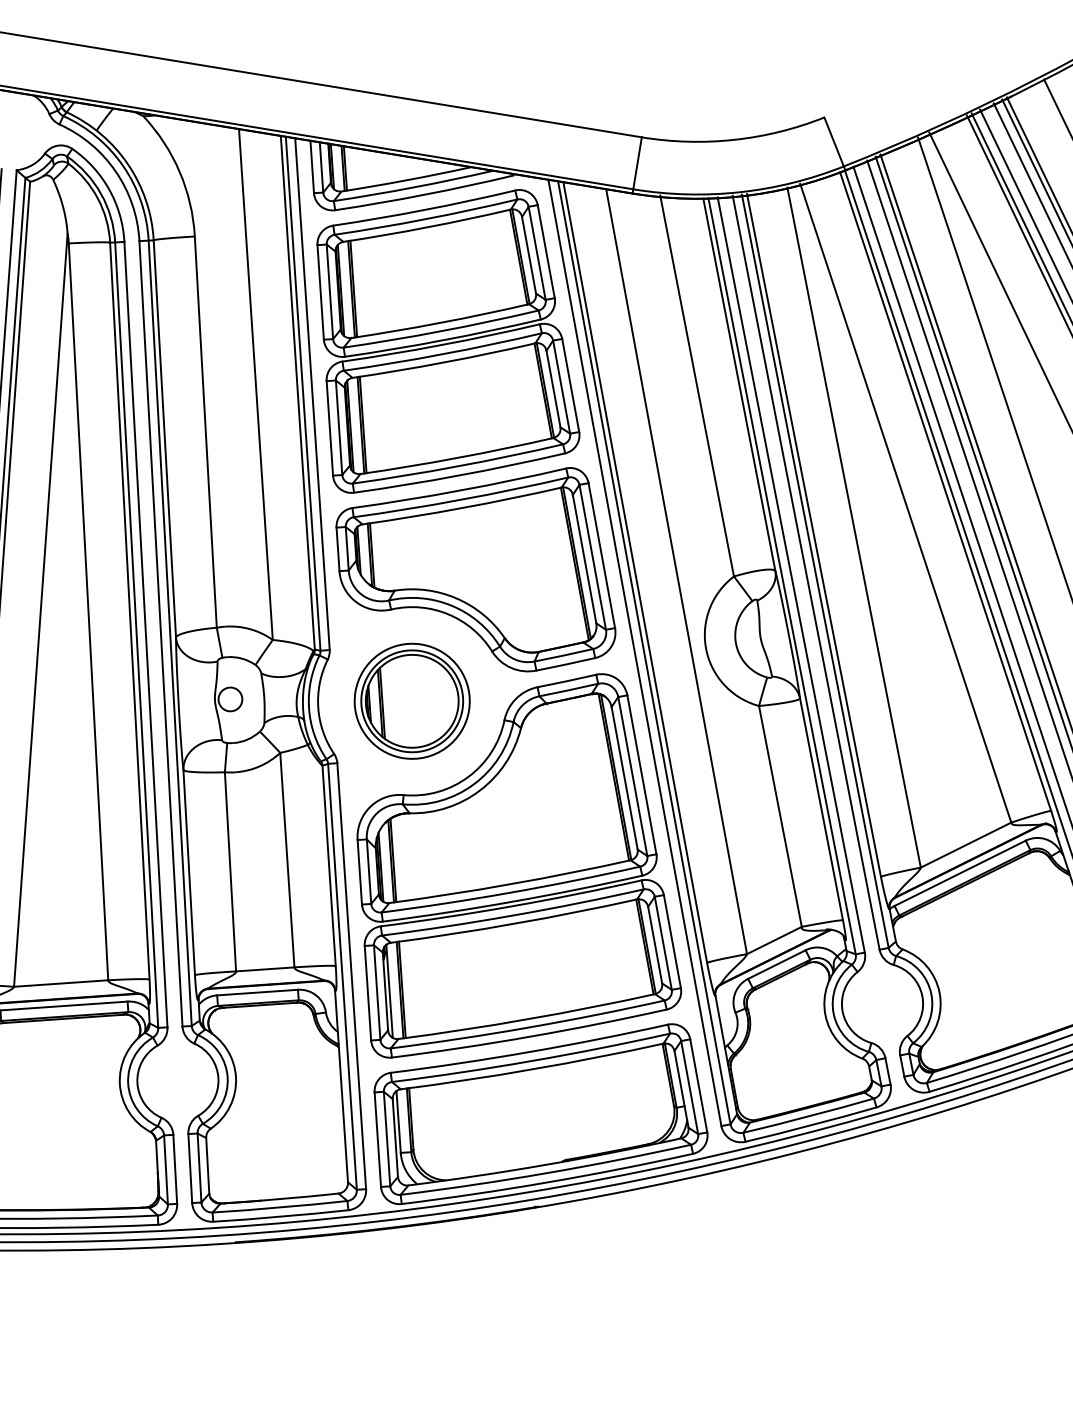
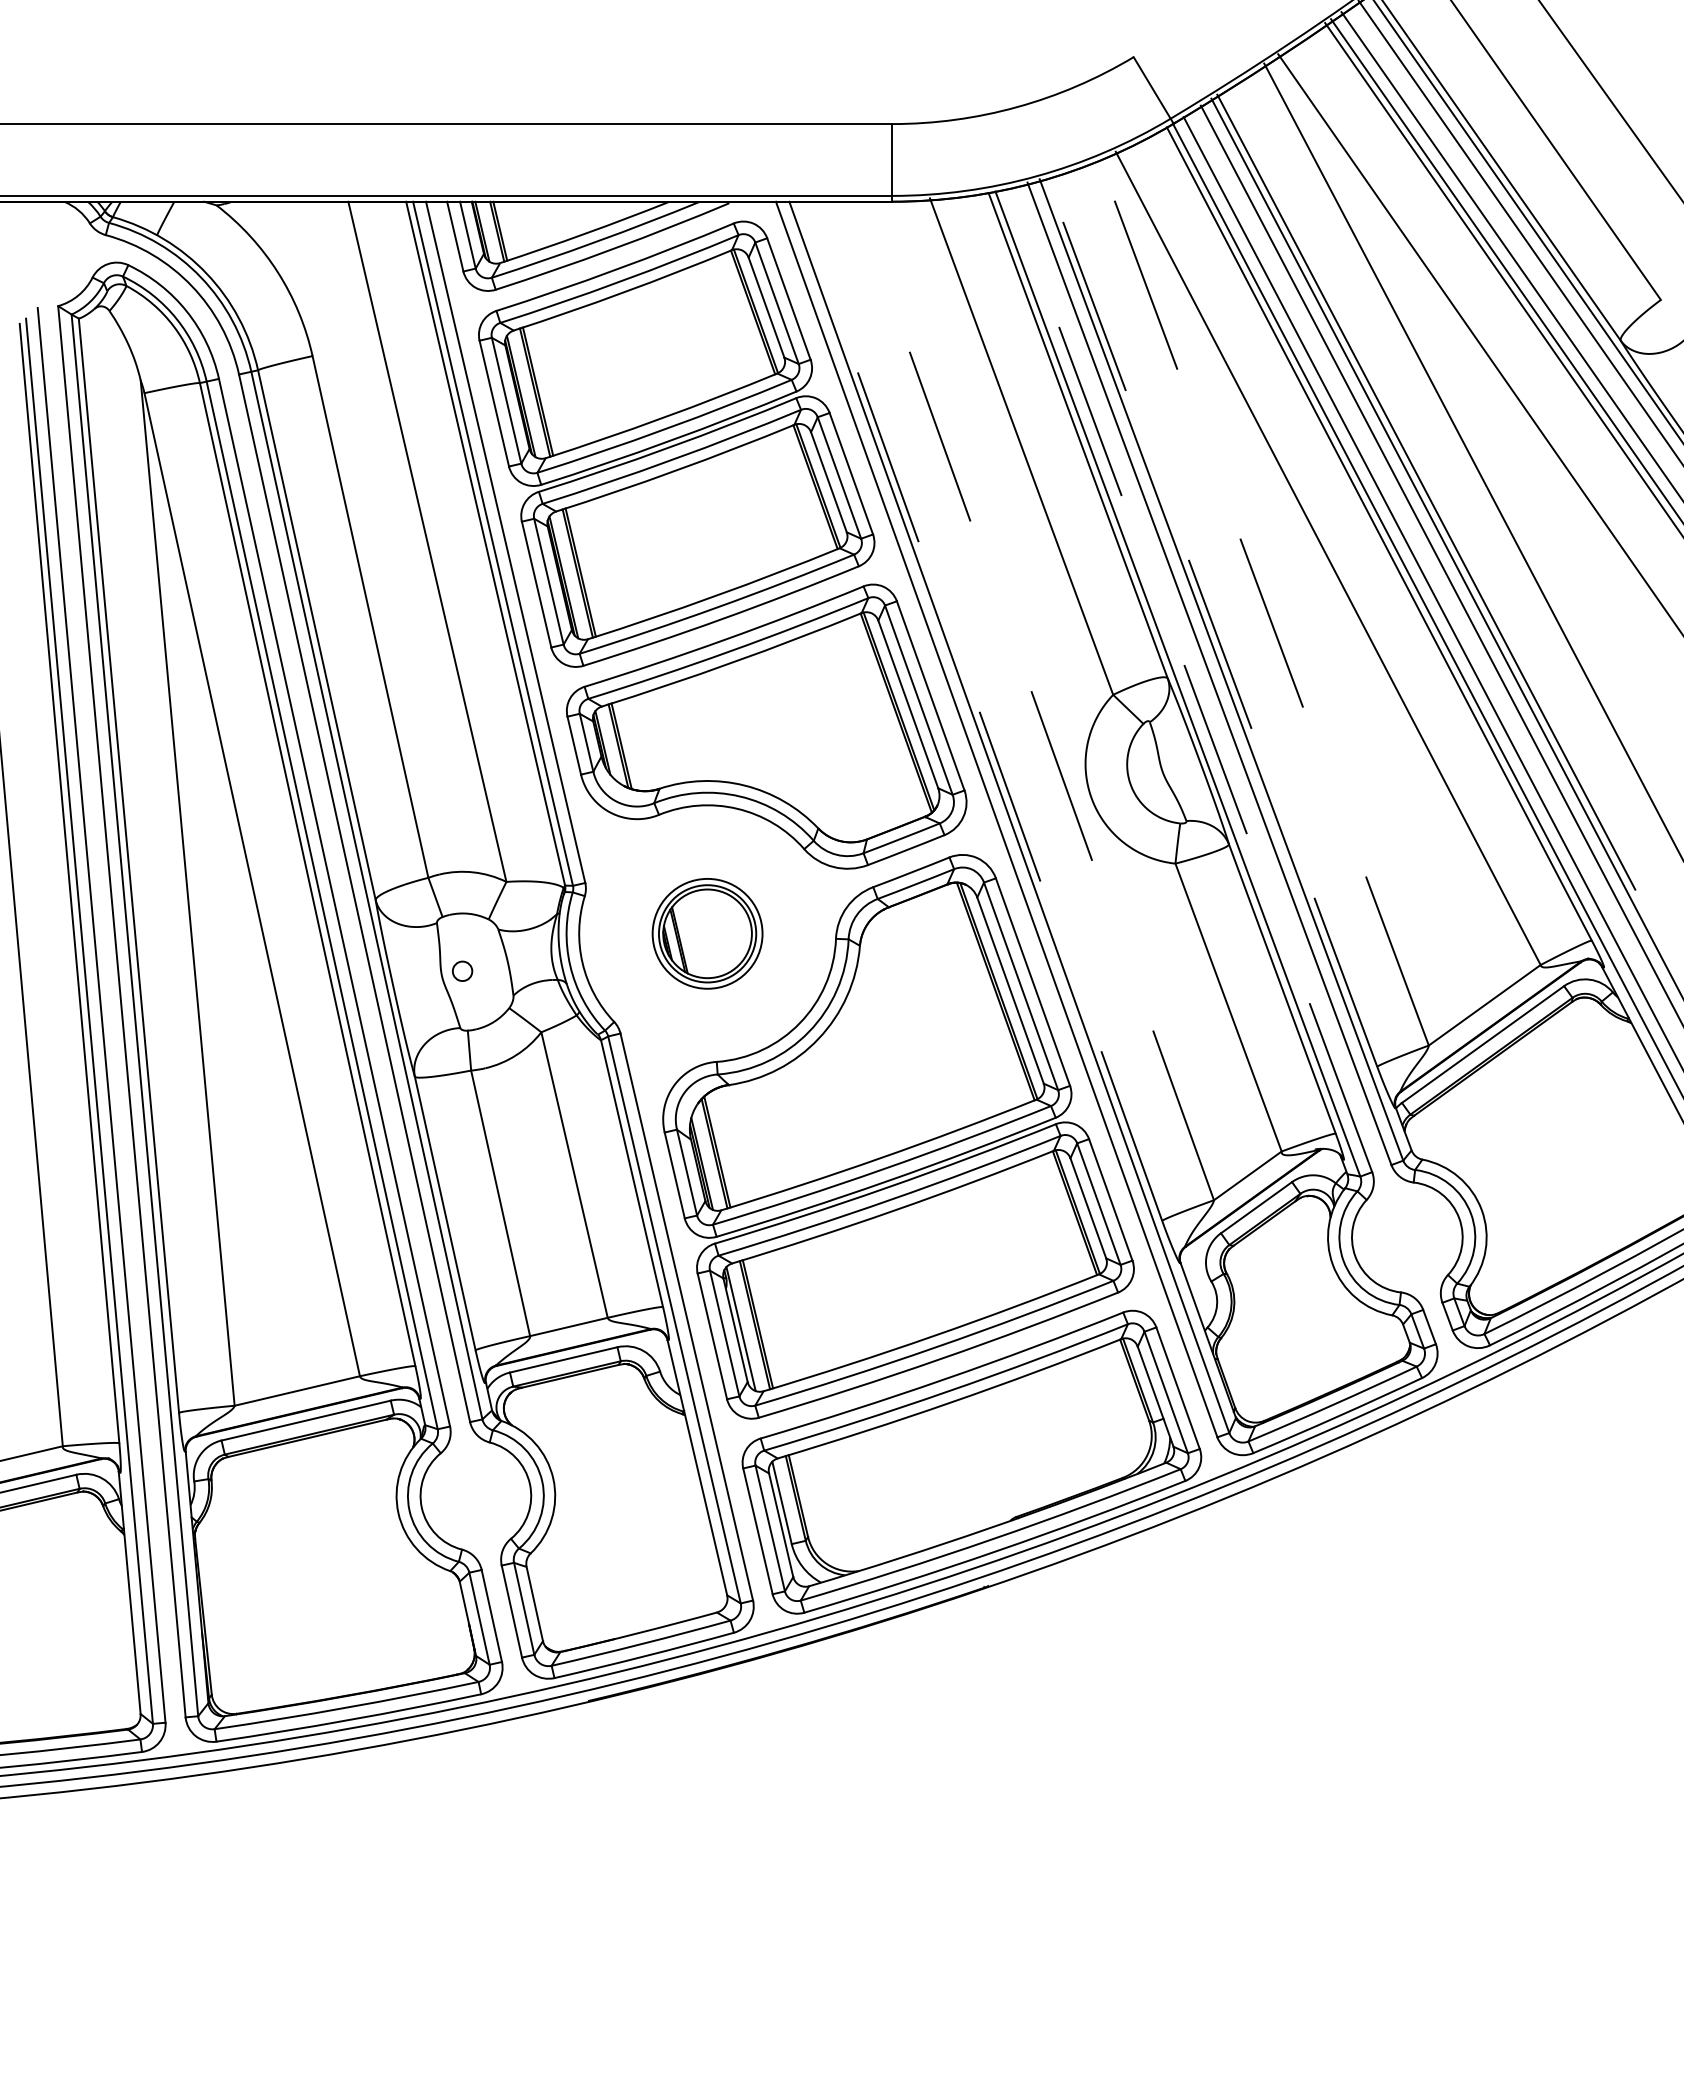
line: (854, 527) -> (1264, 602), solid -> dashed
line: (813, 535) -> (1211, 621), solid -> dashed
line: (635, 571) -> (979, 710), solid -> dashed
line: (676, 571) -> (1034, 700), solid -> dashed
line: (790, 575) -> (1189, 680), solid -> dashed
circle: (230, 699) -> (462, 971), size x0.6
part: (412, 701) -> (707, 933), size x0.7

